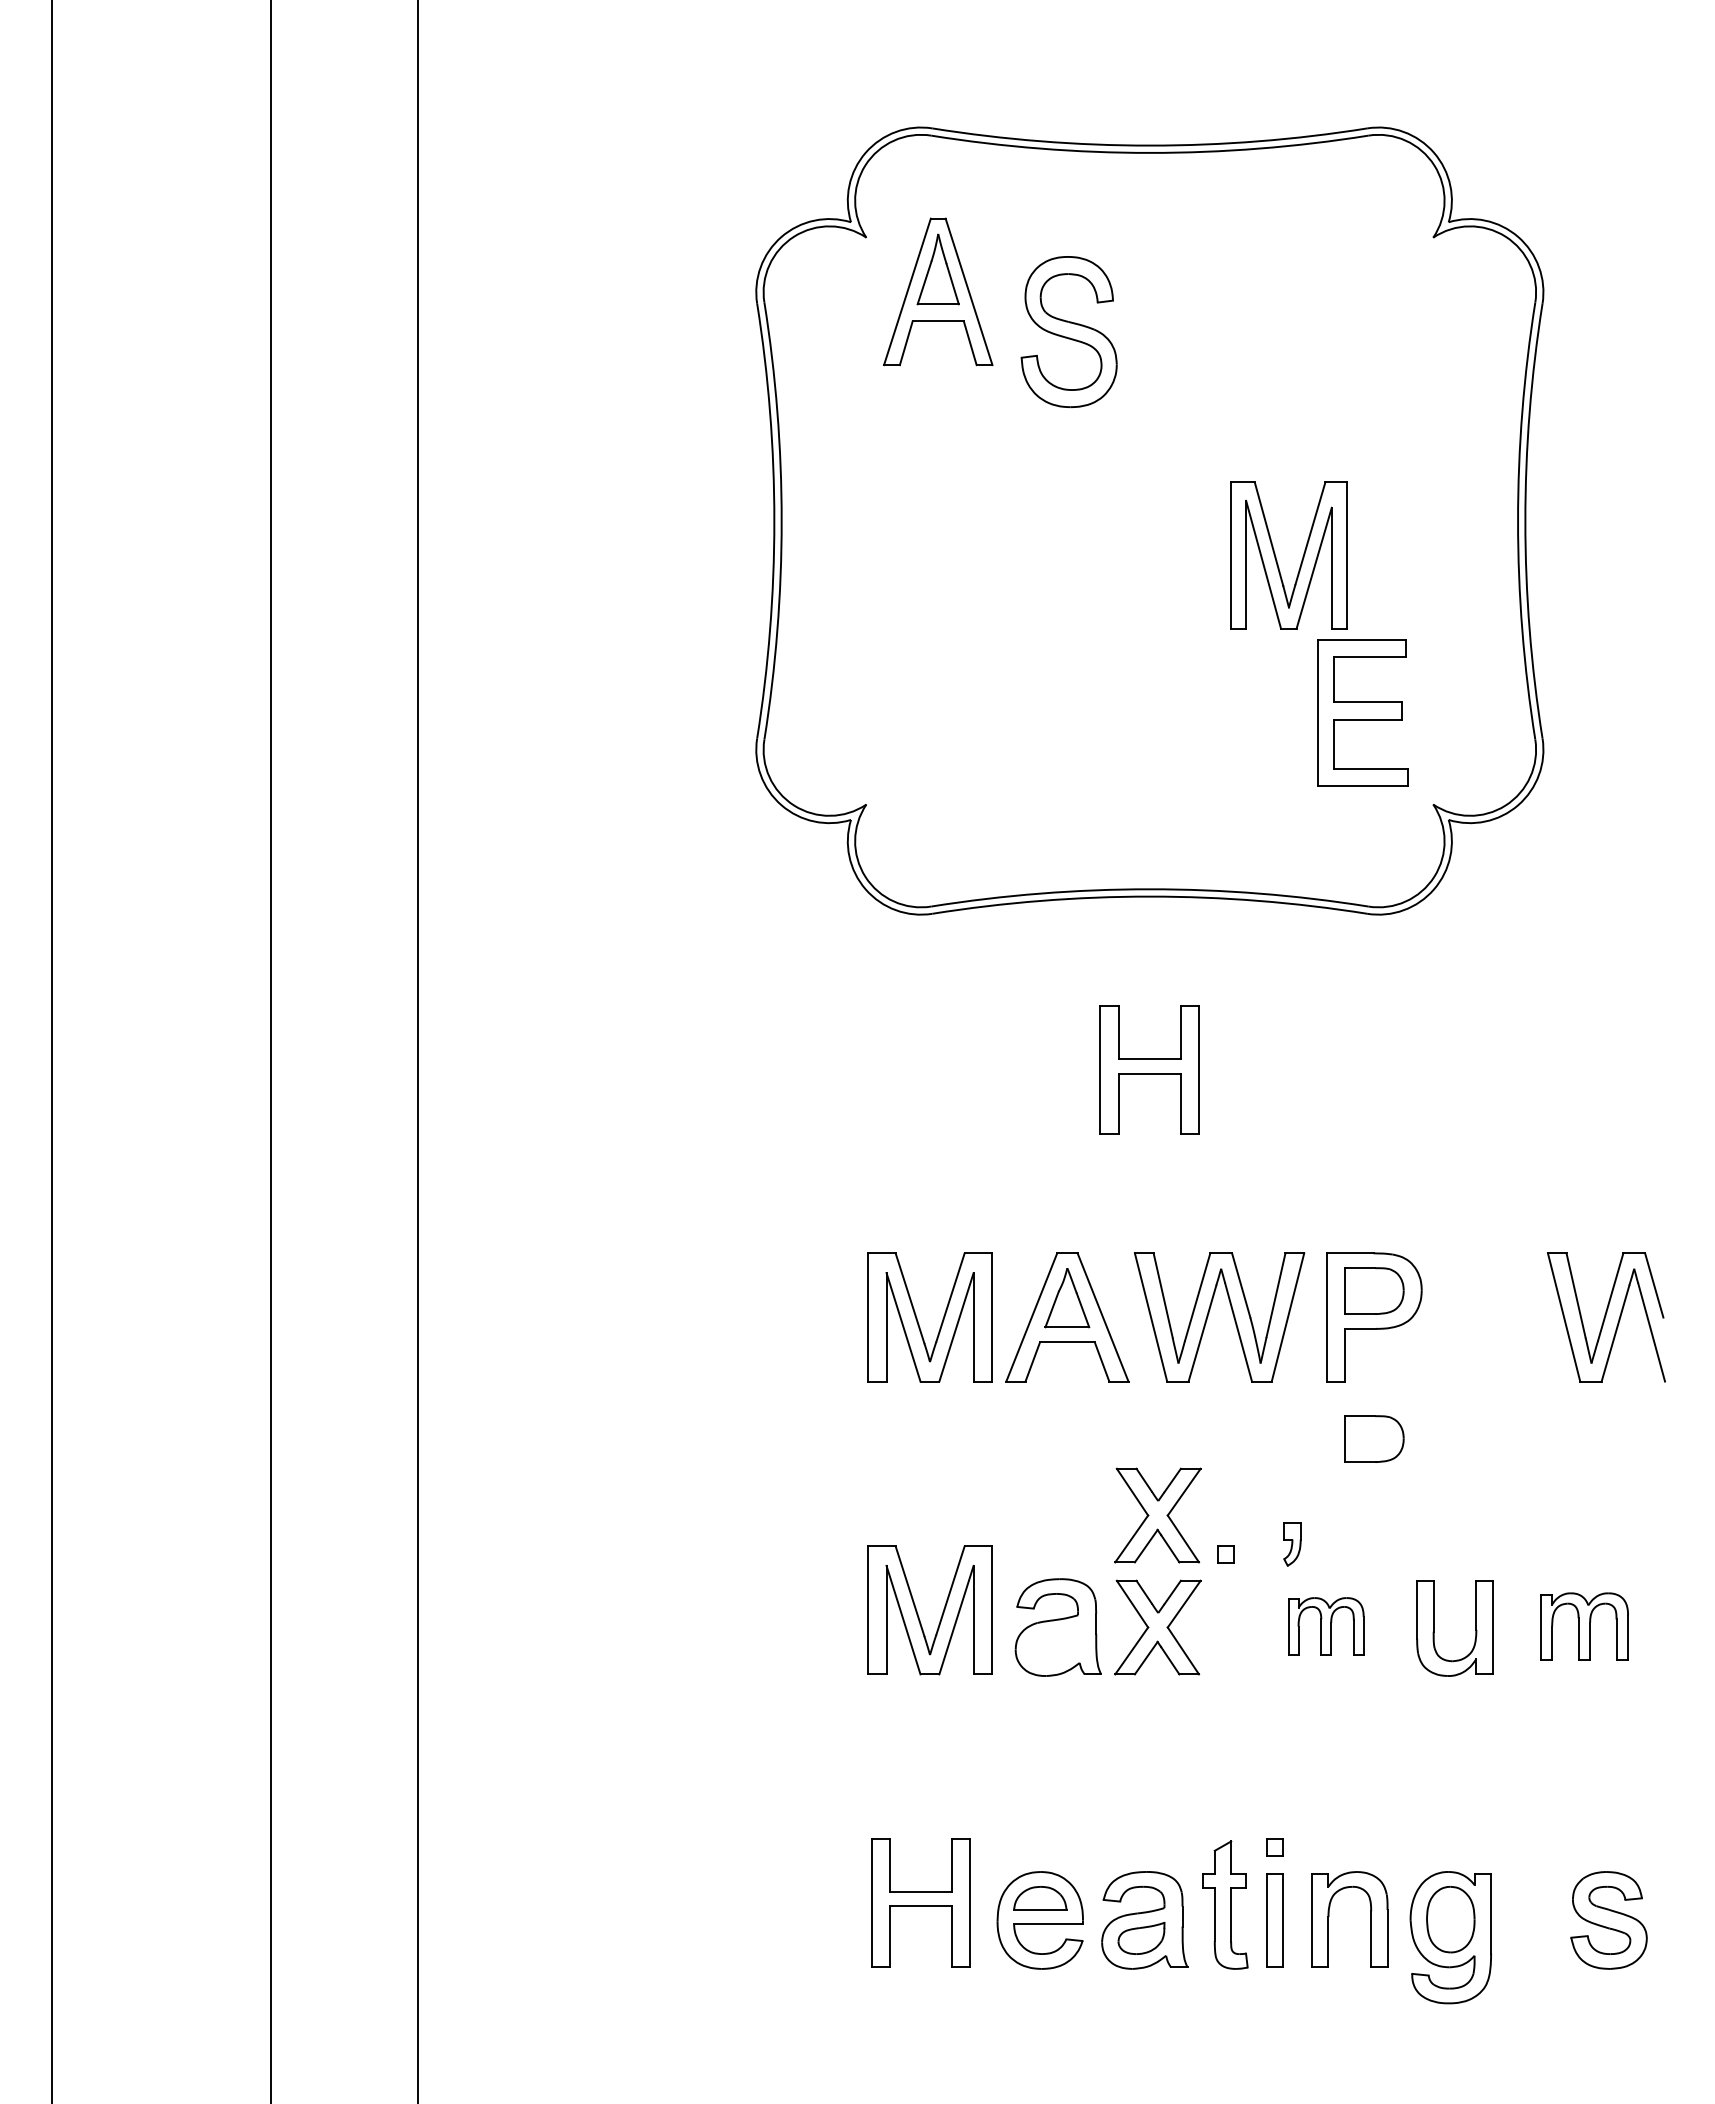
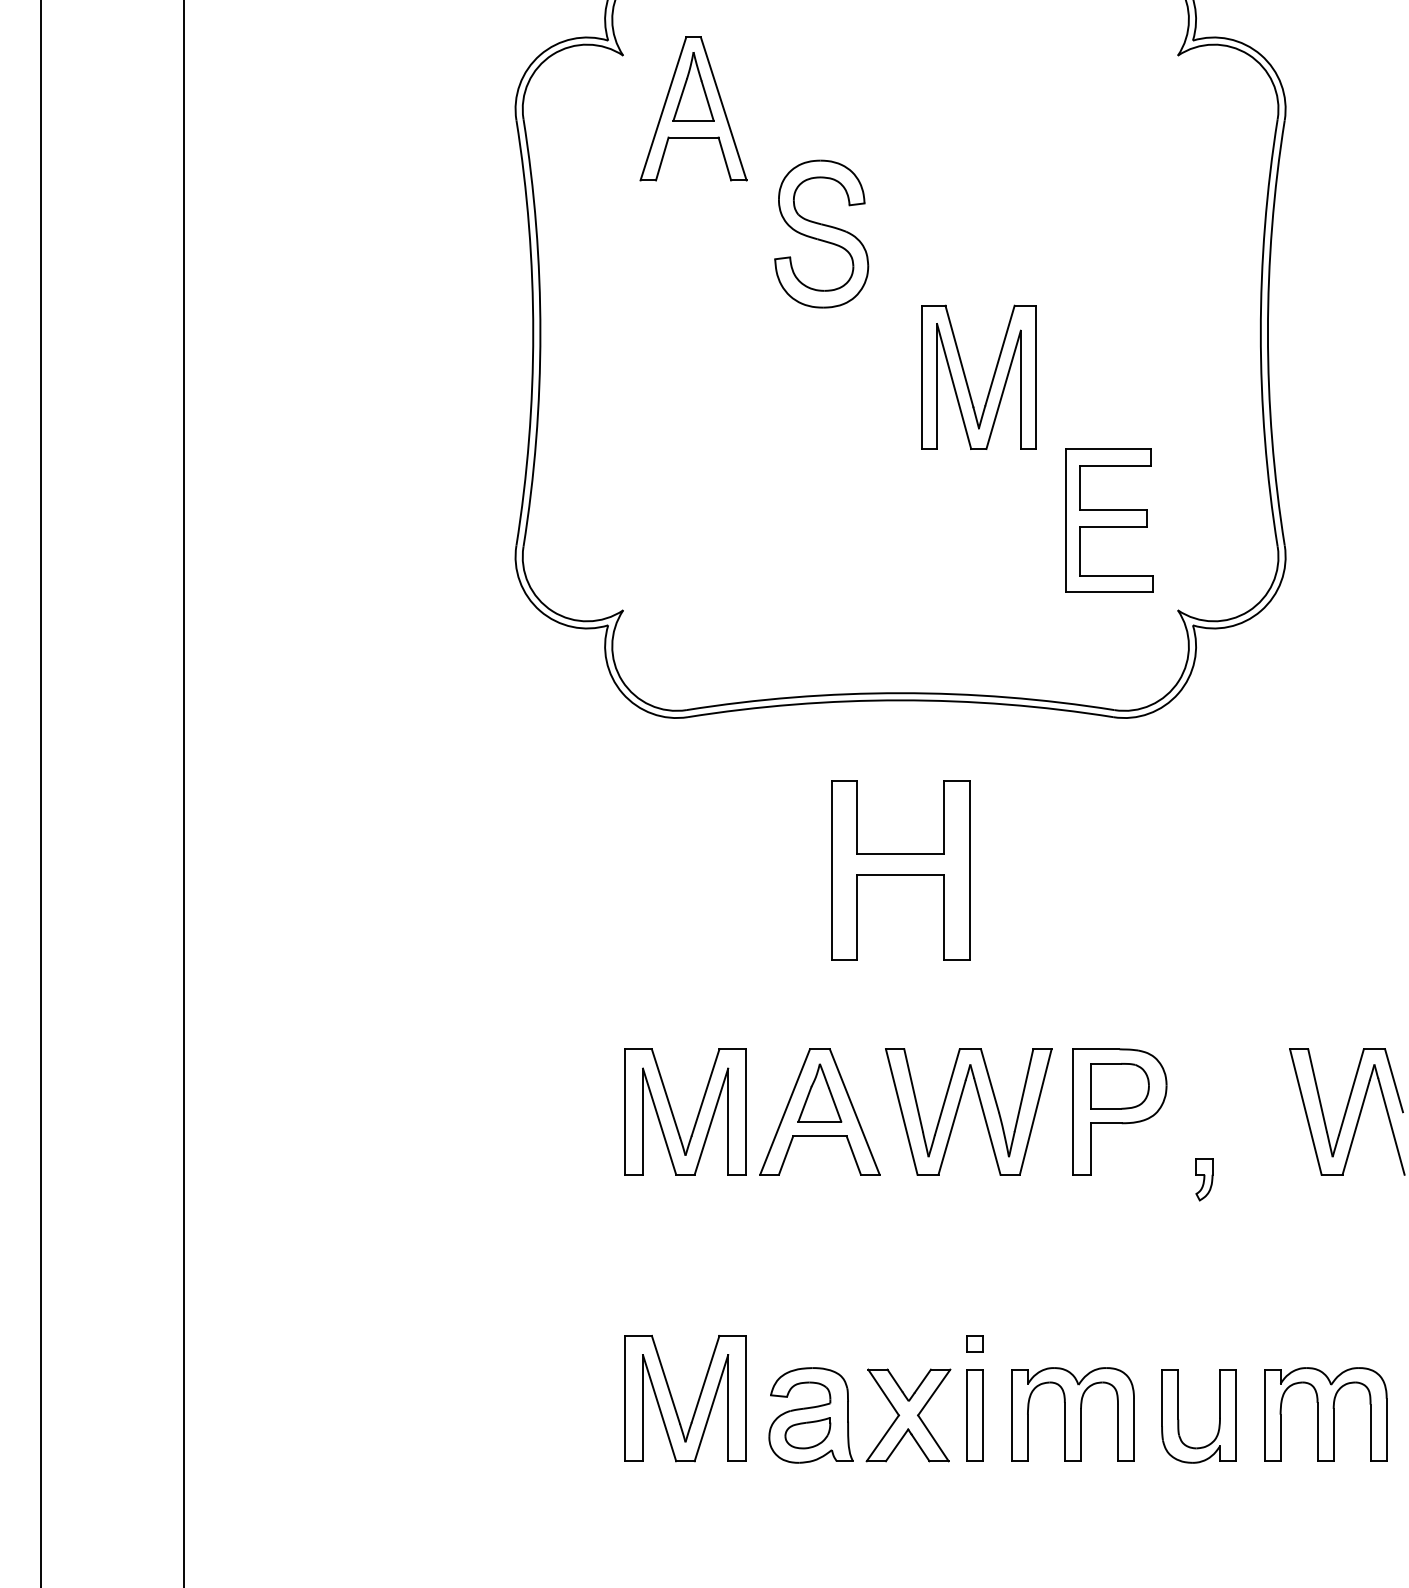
part: (1068, 332) -> (821, 234), moved
part: (1276, 556) -> (966, 378), moved
part: (1149, 1070) -> (900, 870), size x1.43
part: (1374, 1438) -> (1120, 1230), removed
part: (1157, 1515) -> (908, 1305), removed
part: (1292, 1544) -> (1204, 1179), moved
part: (1326, 1626) -> (1073, 1414), size x1.67
part: (1584, 1626) -> (1325, 1414), size x1.43
part: (1225, 1627) -> (974, 1415), added
part: (1054, 1645) -> (807, 1432), added

